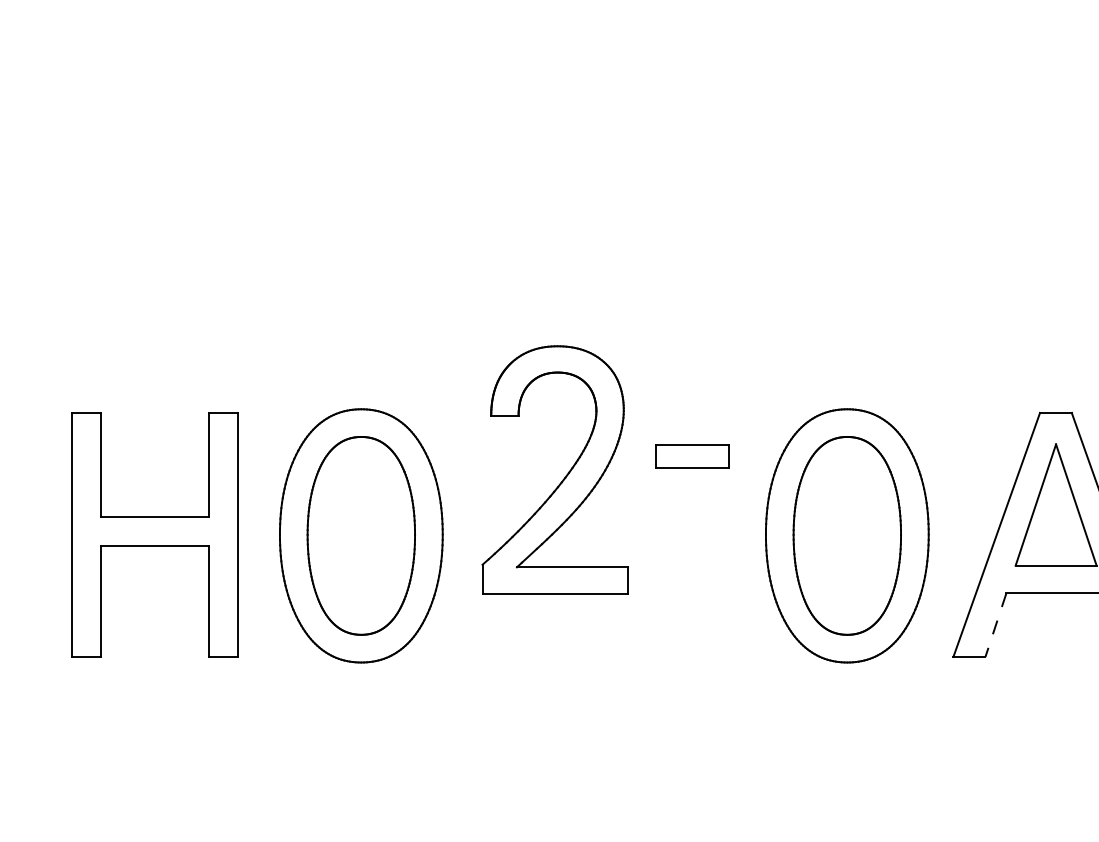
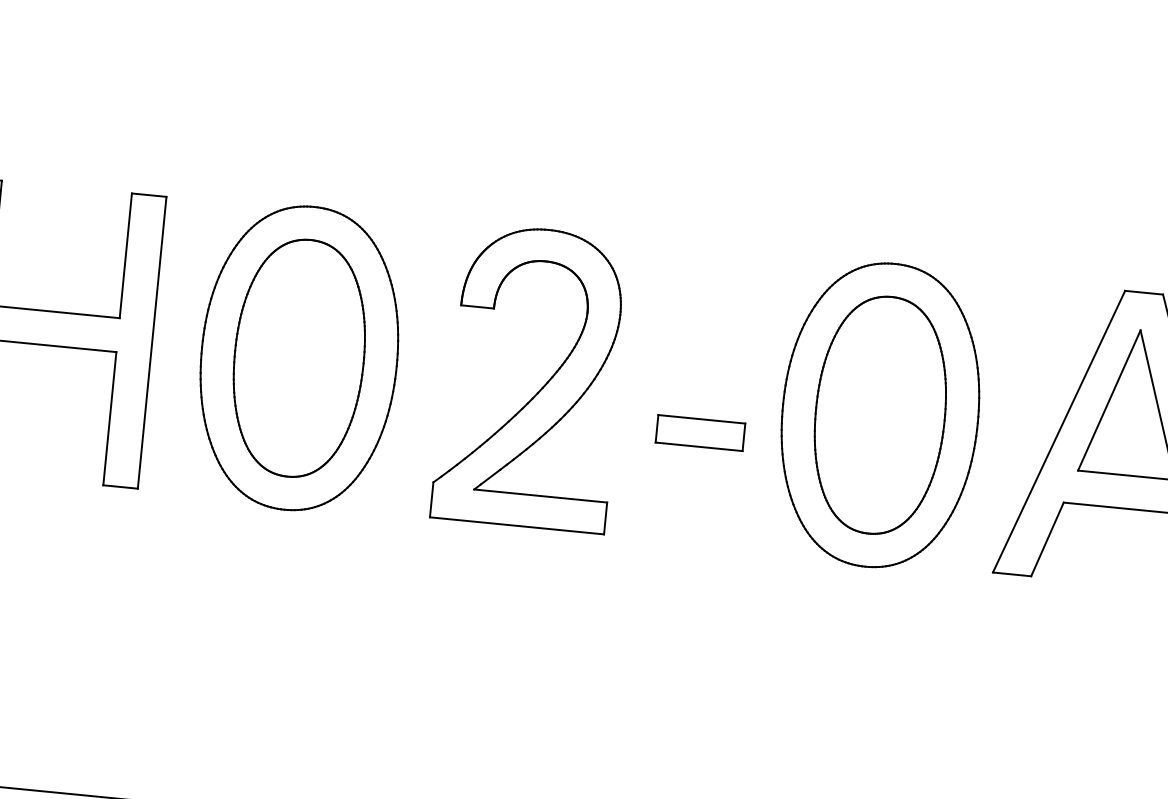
part: (692, 456) -> (700, 433), moved
part: (565, 475) -> (543, 385), moved
line: (995, 625) -> (1046, 539), dashed -> solid

